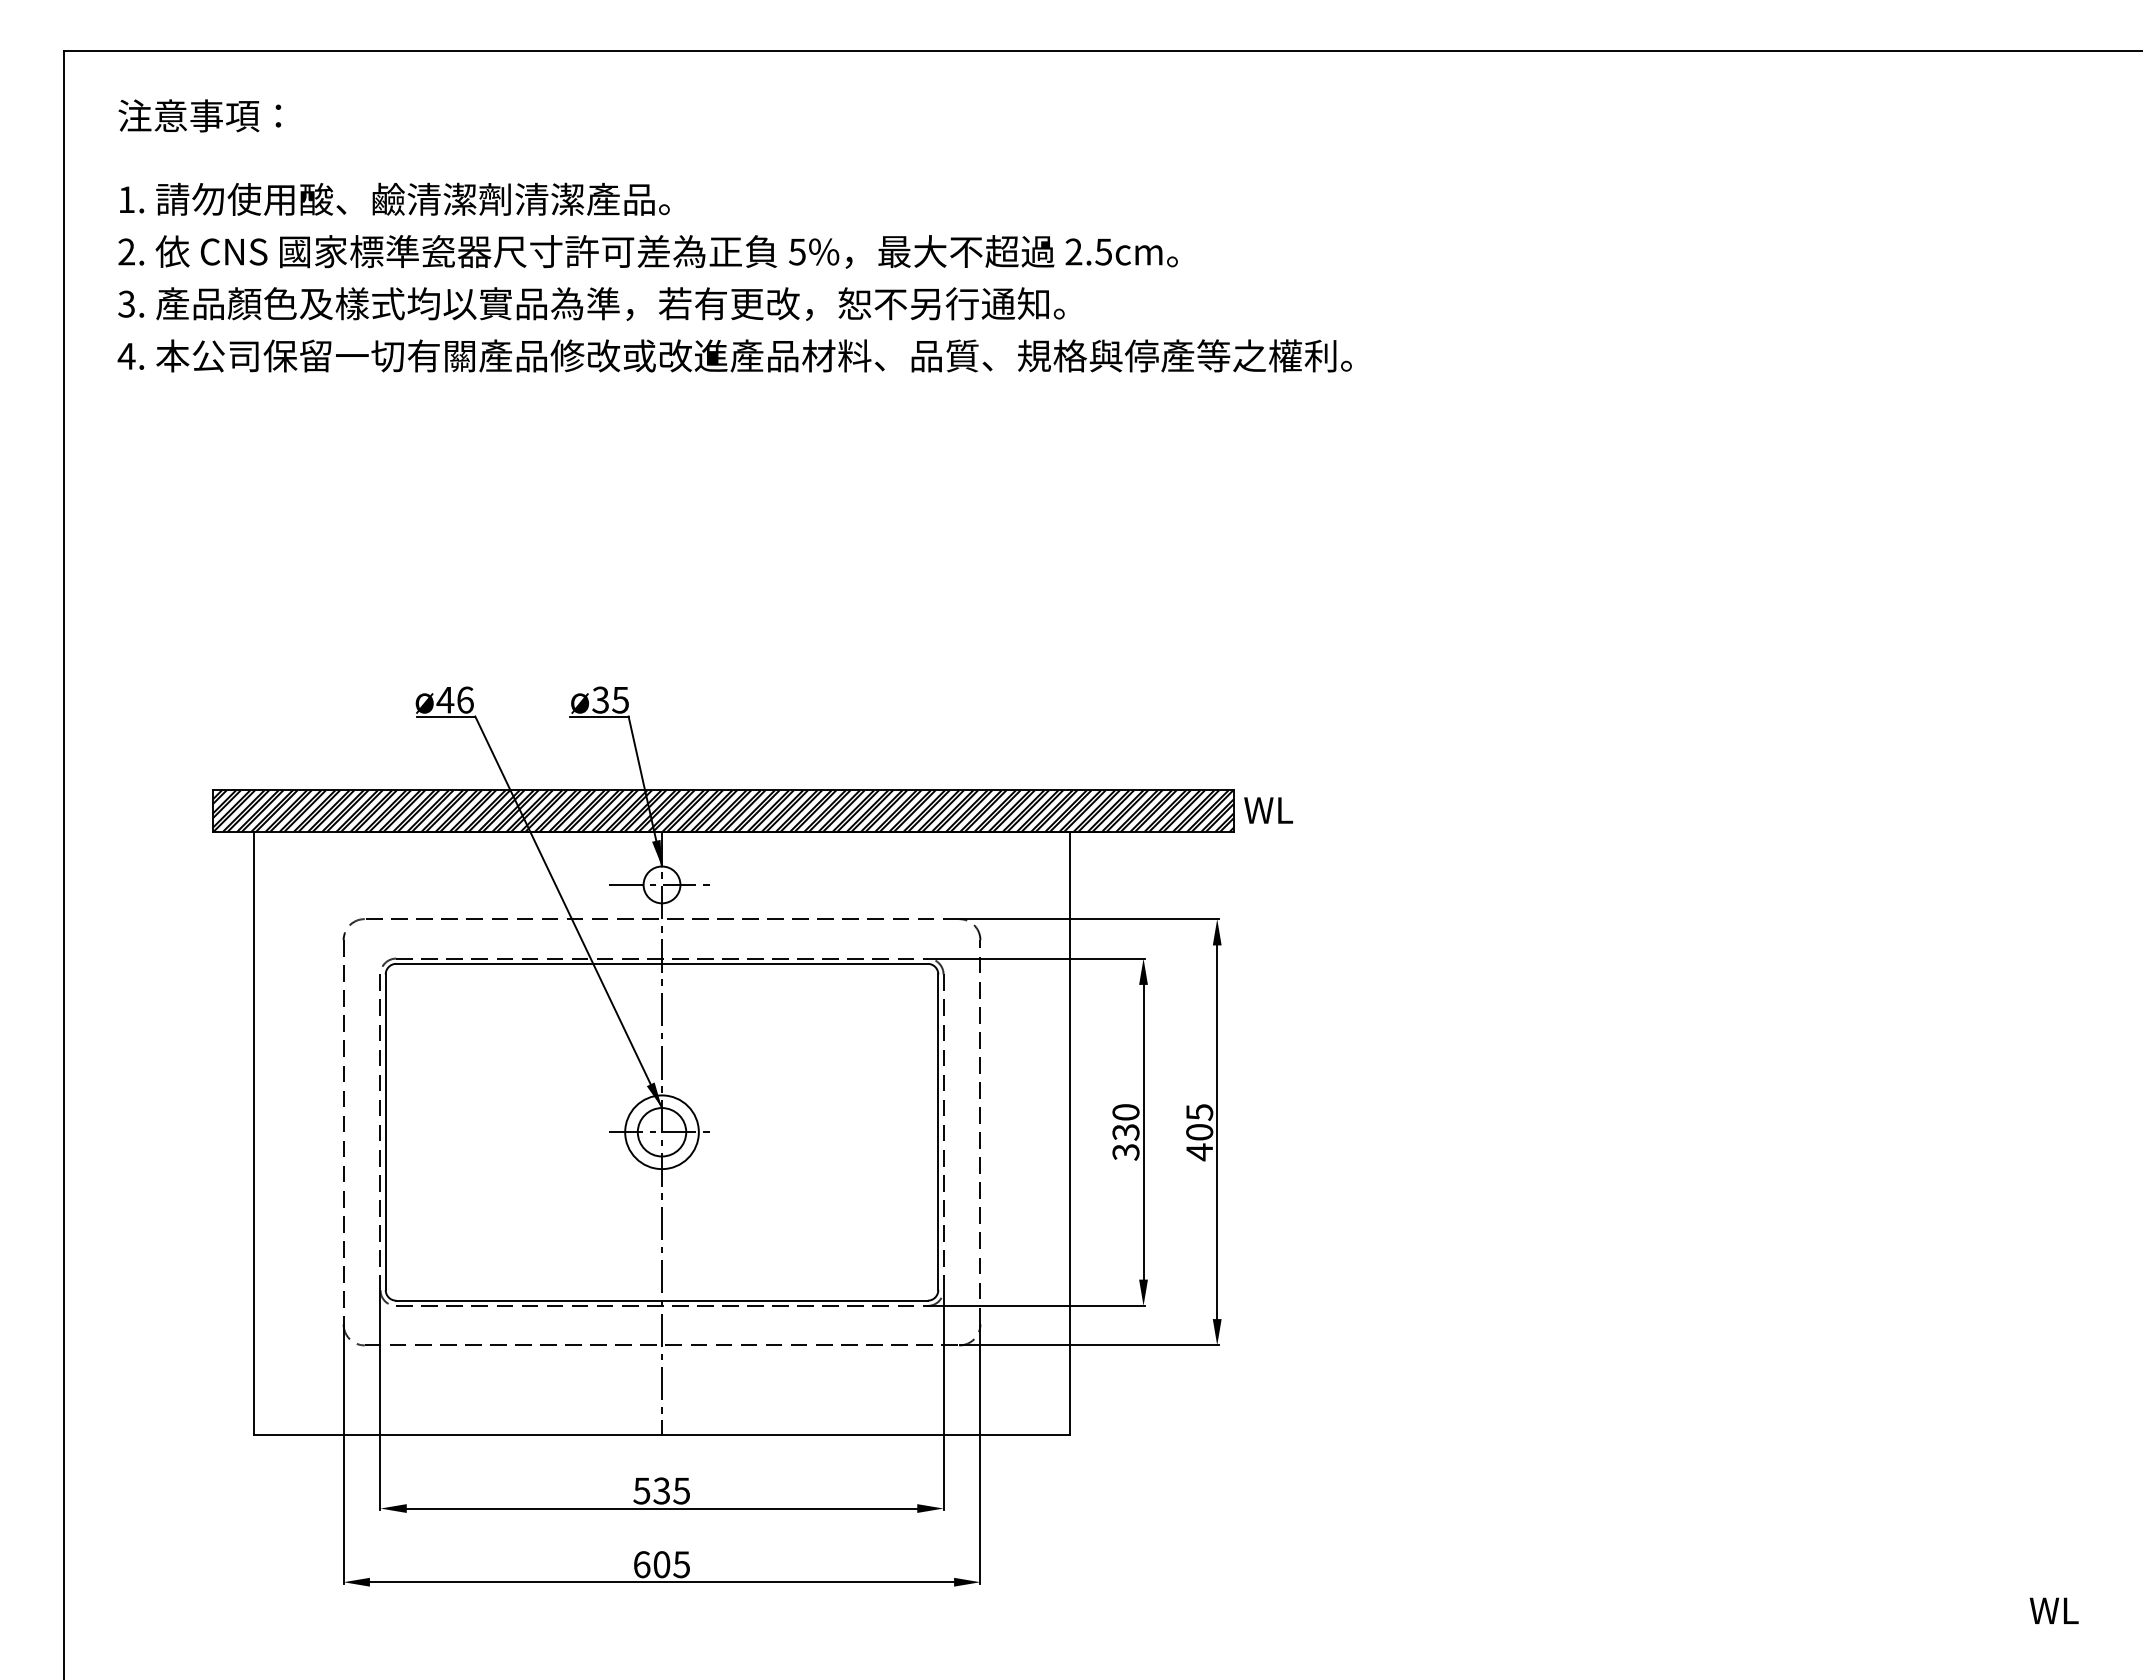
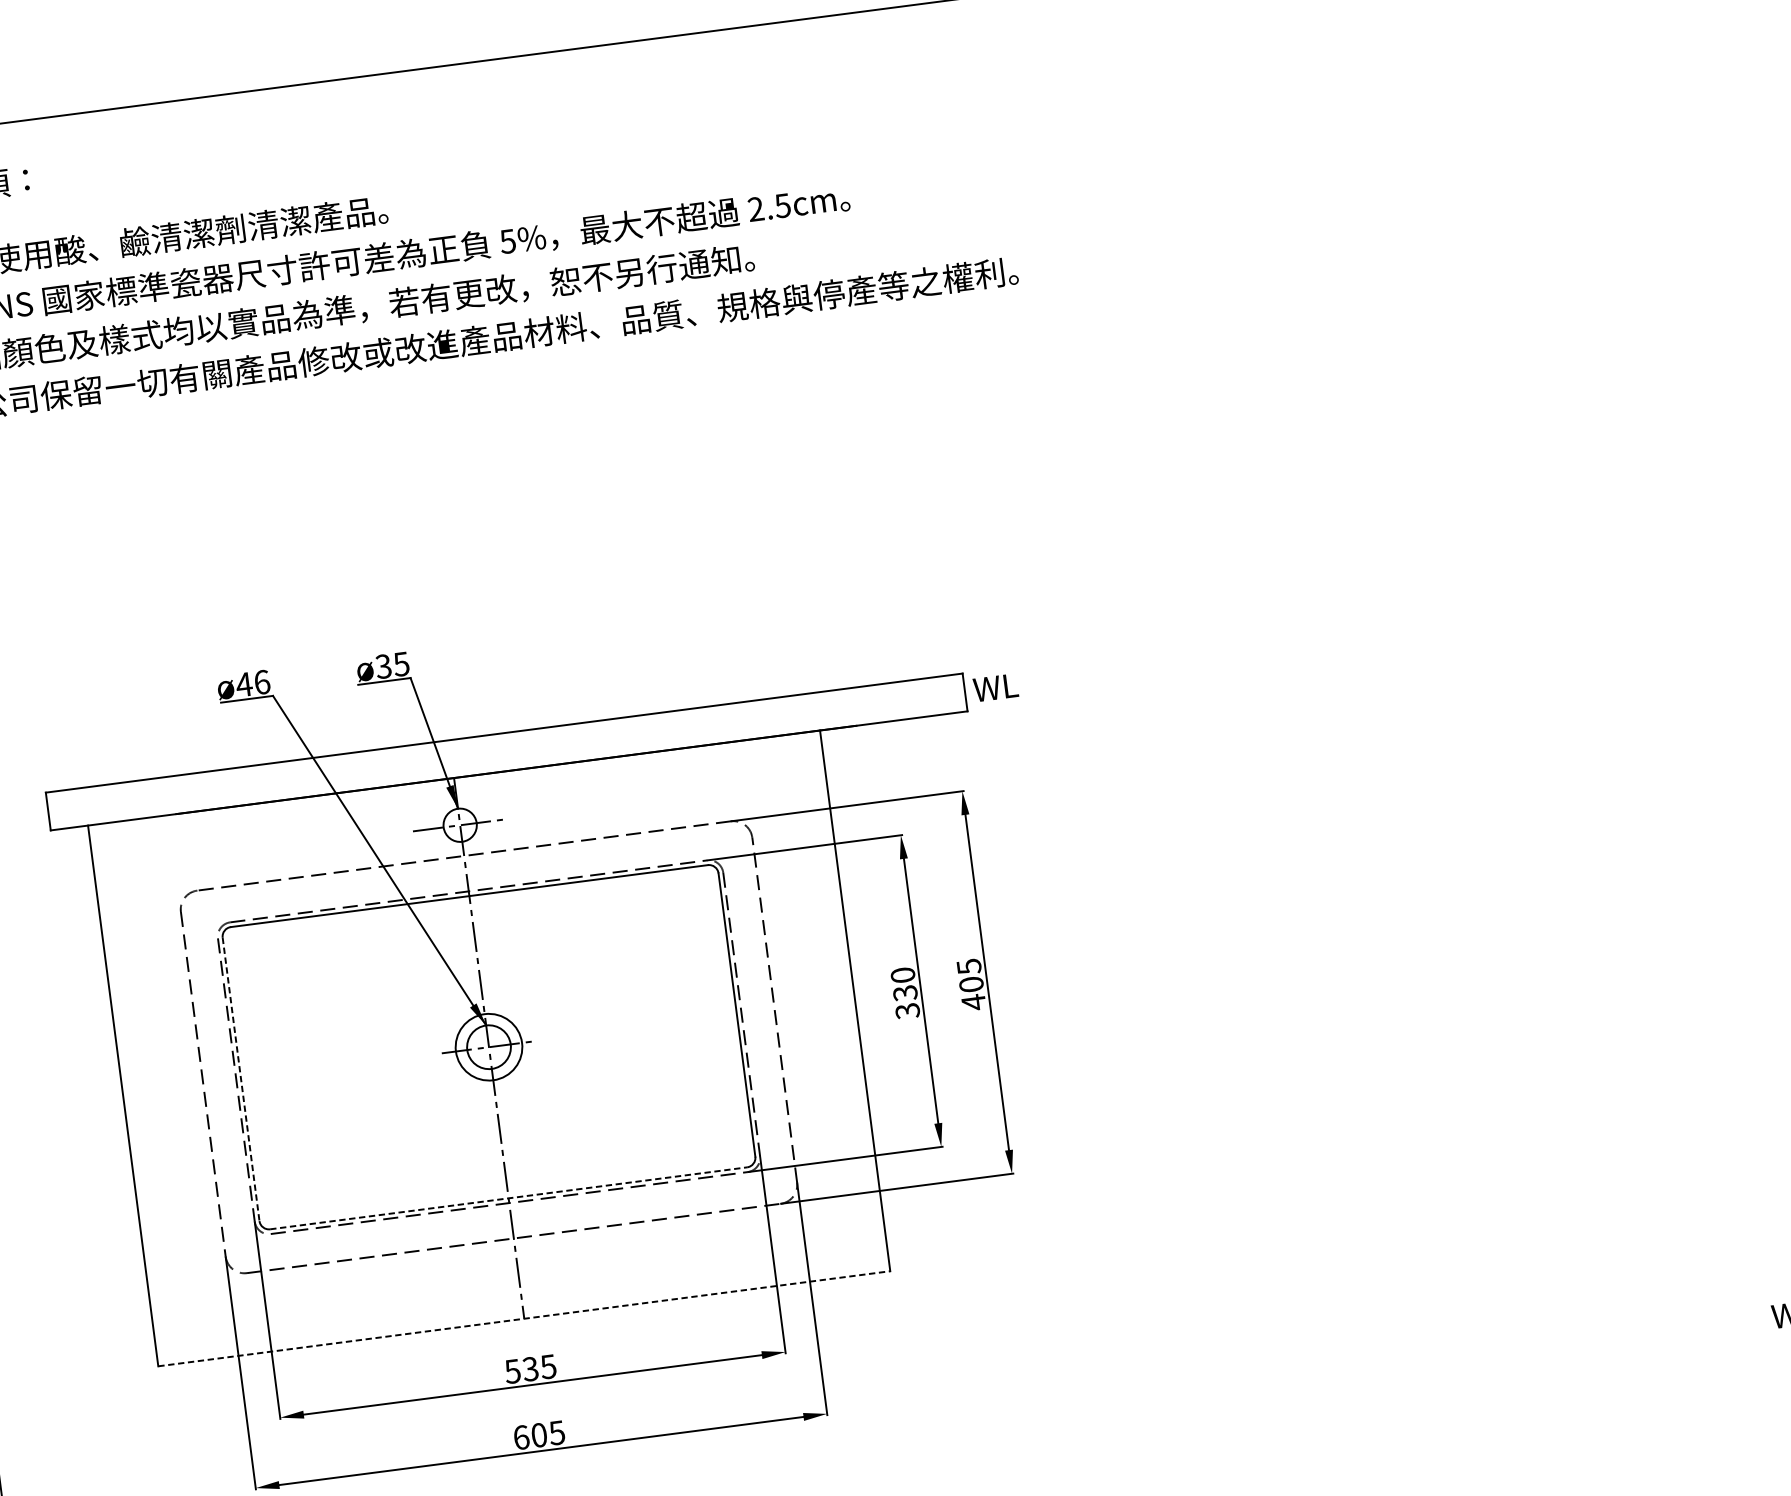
hatch: (723, 811) -> (506, 752), removed
line: (385, 1132) -> (240, 1079), solid -> dashed
line: (662, 1300) -> (509, 1198), solid -> dashed
line: (662, 1434) -> (524, 1318), solid -> dashed

